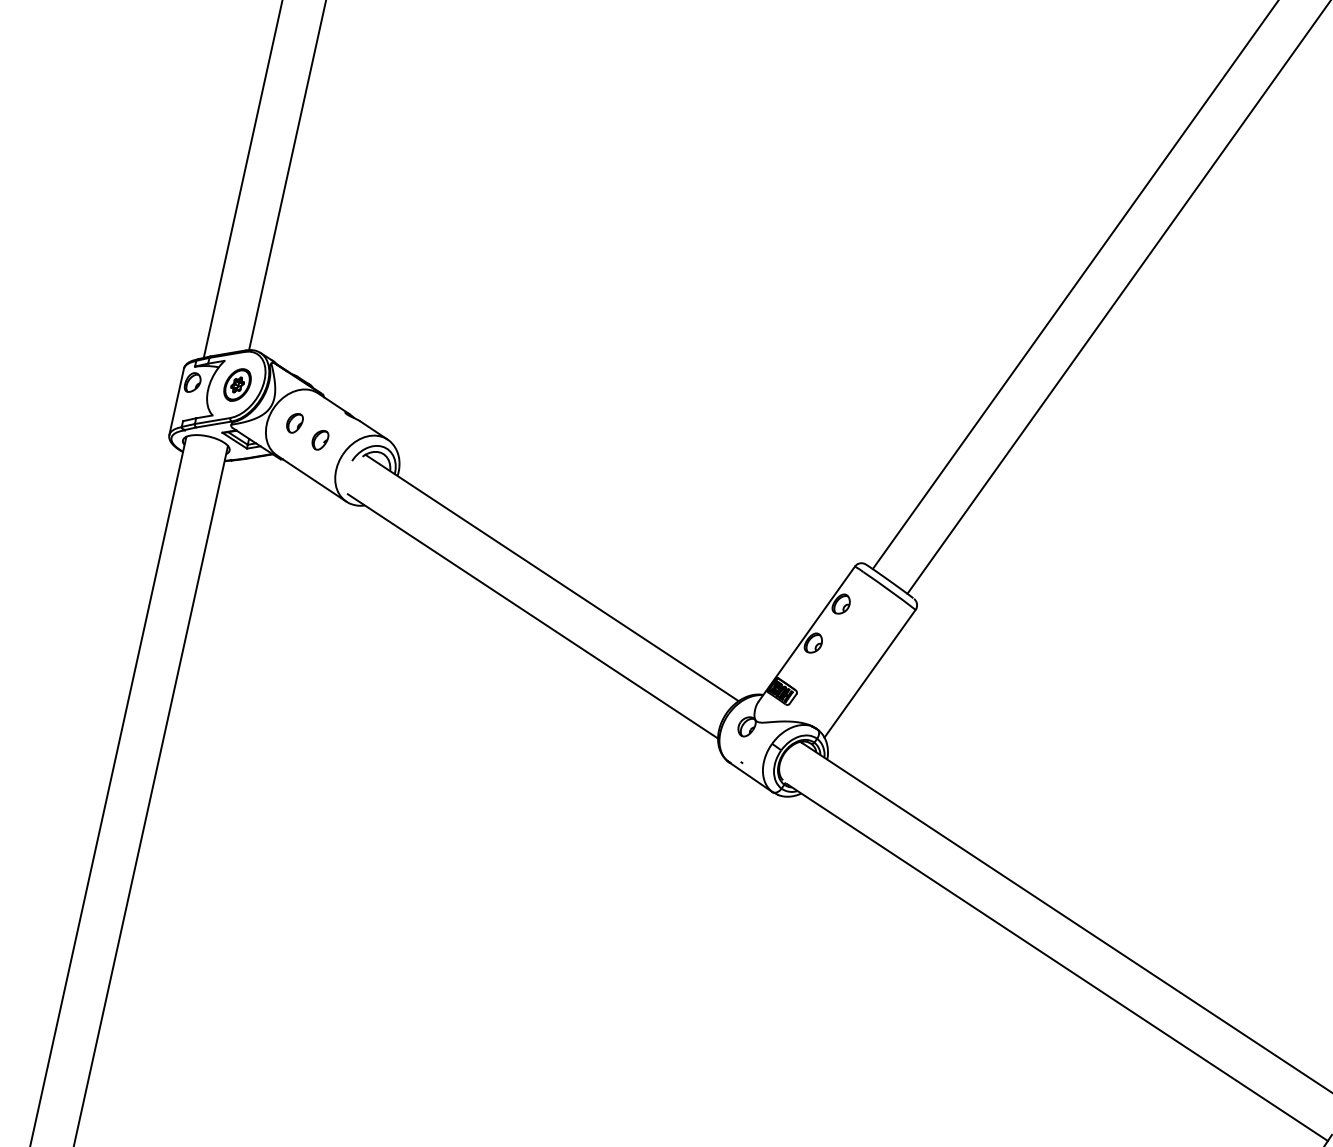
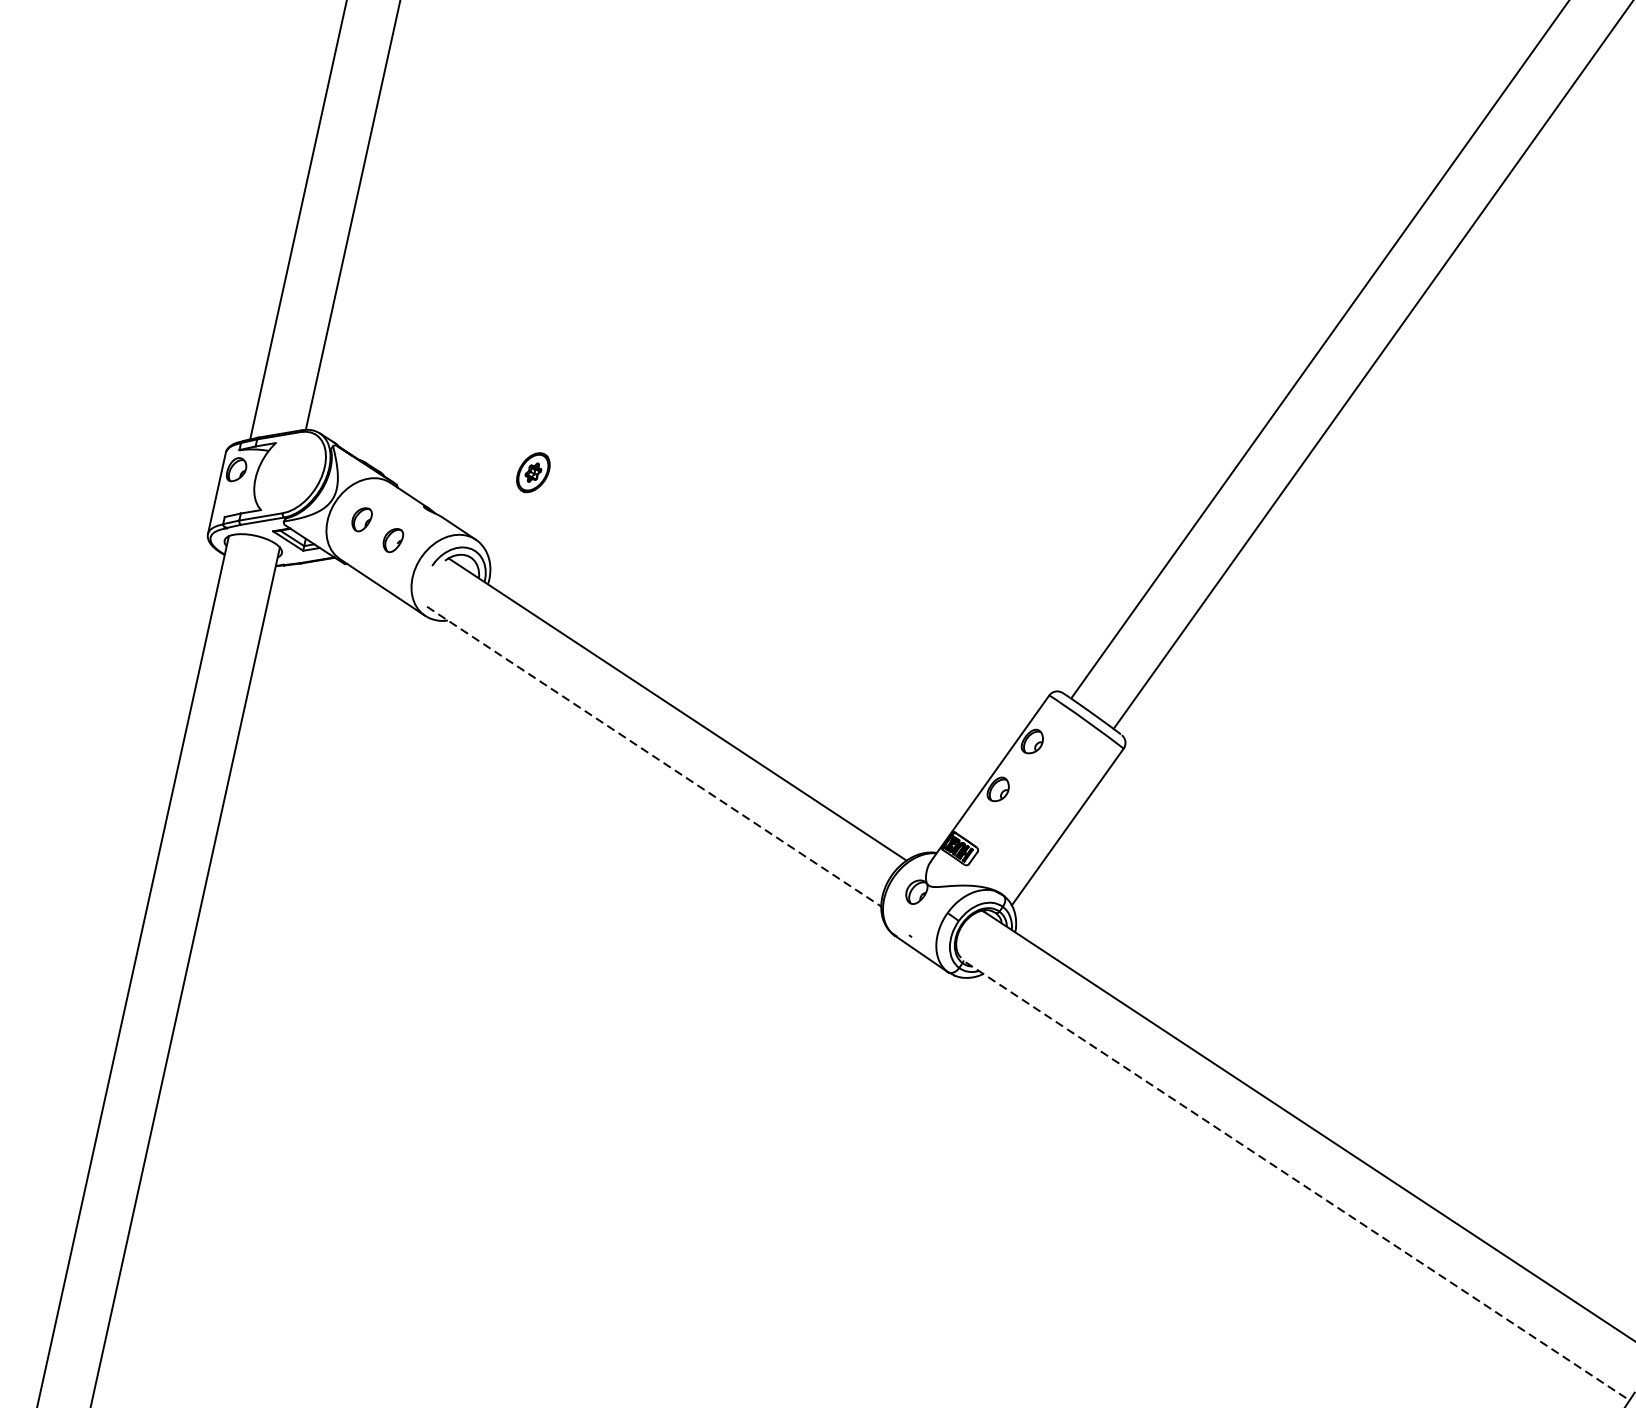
part: (237, 384) -> (533, 472), moved
line: (533, 616) -> (654, 756), solid -> dashed
line: (1057, 962) -> (1297, 1181), solid -> dashed

